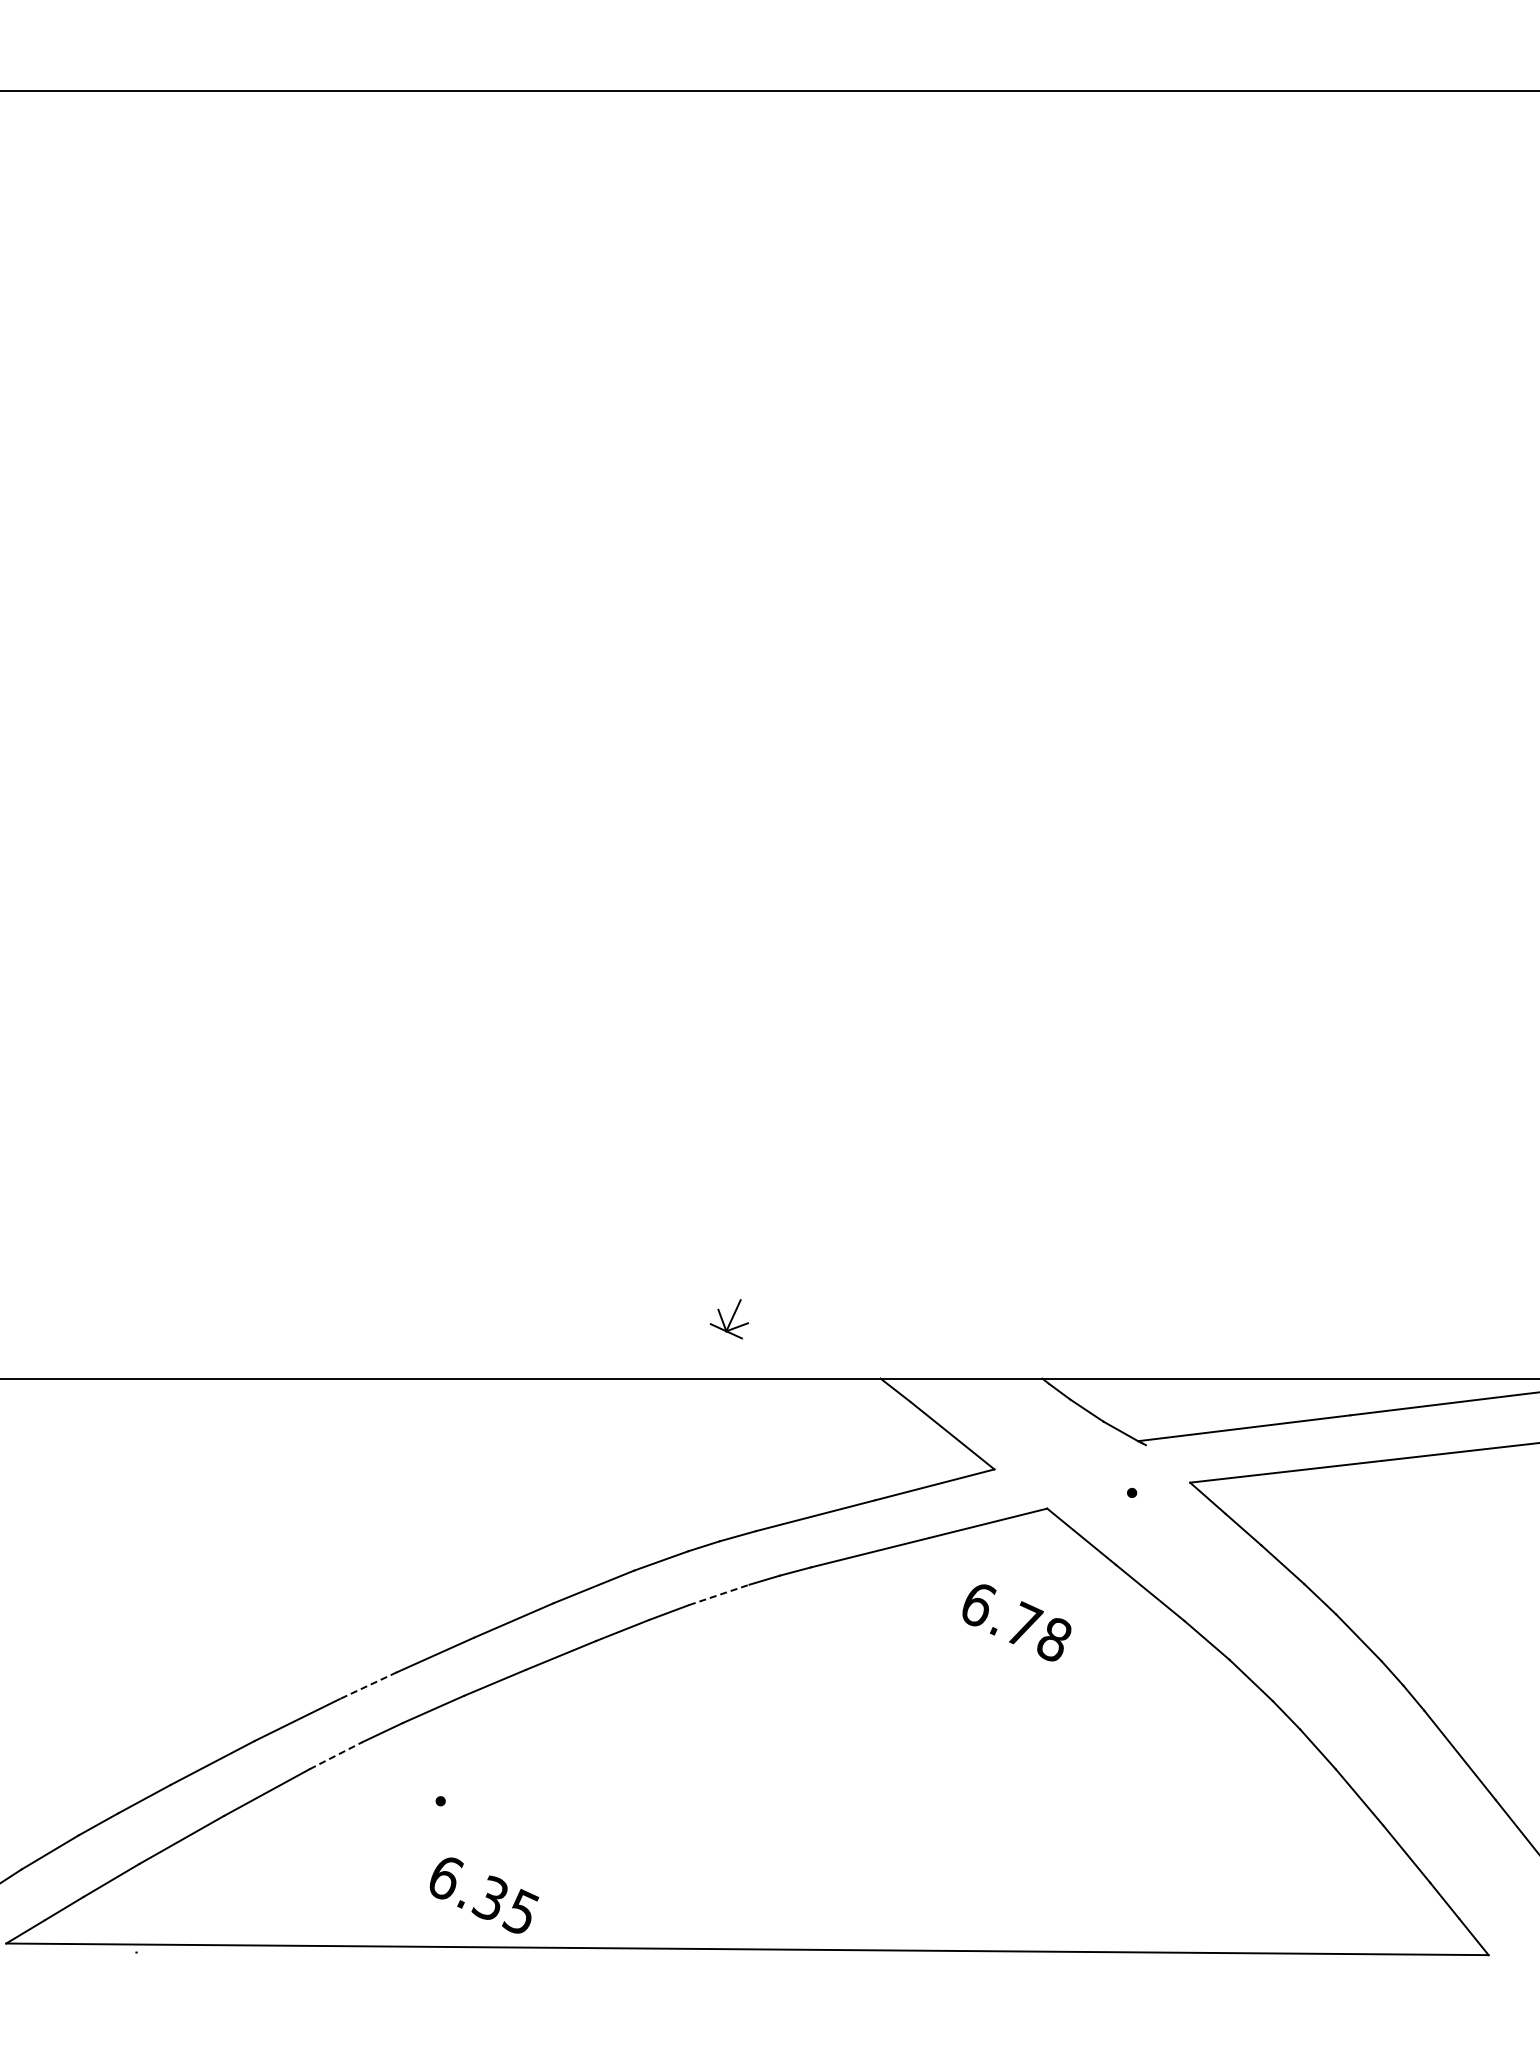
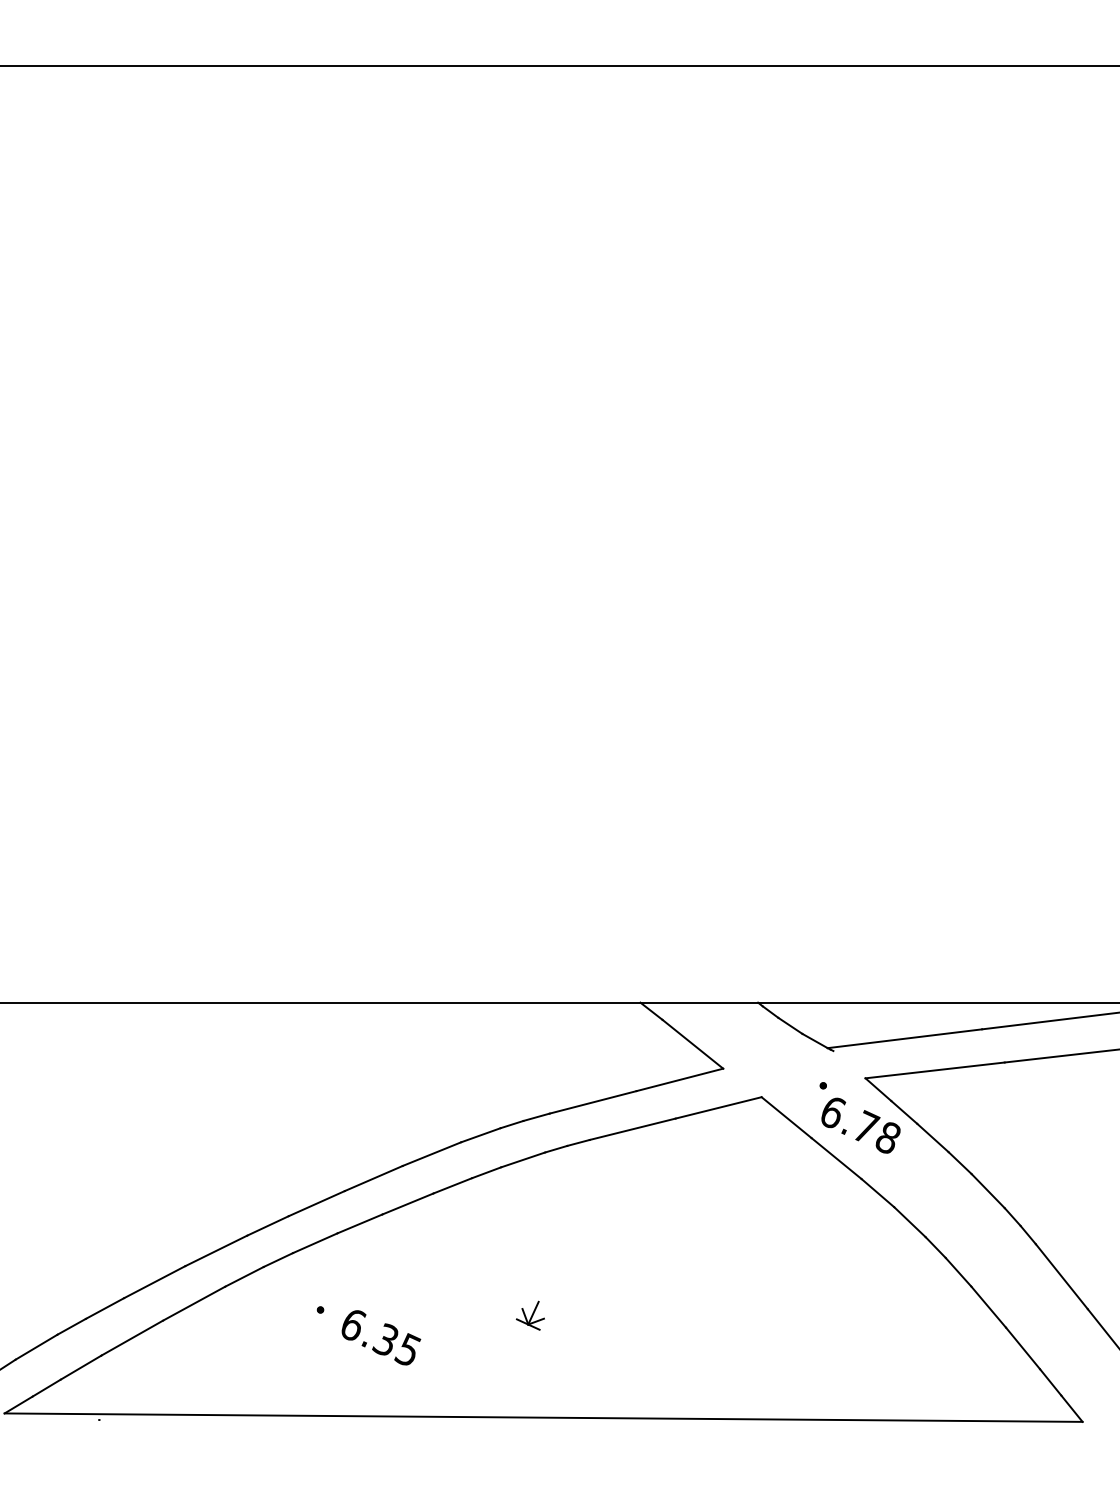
part: (728, 1319) -> (529, 1315), moved
line: (719, 1594) -> (523, 1159), dashed -> solid
text: (1016, 1622) -> (860, 1125), moved
line: (368, 1685) -> (268, 1225), dashed -> solid
line: (336, 1755) -> (244, 1276), dashed -> solid
text: (484, 1895) -> (381, 1337), moved

